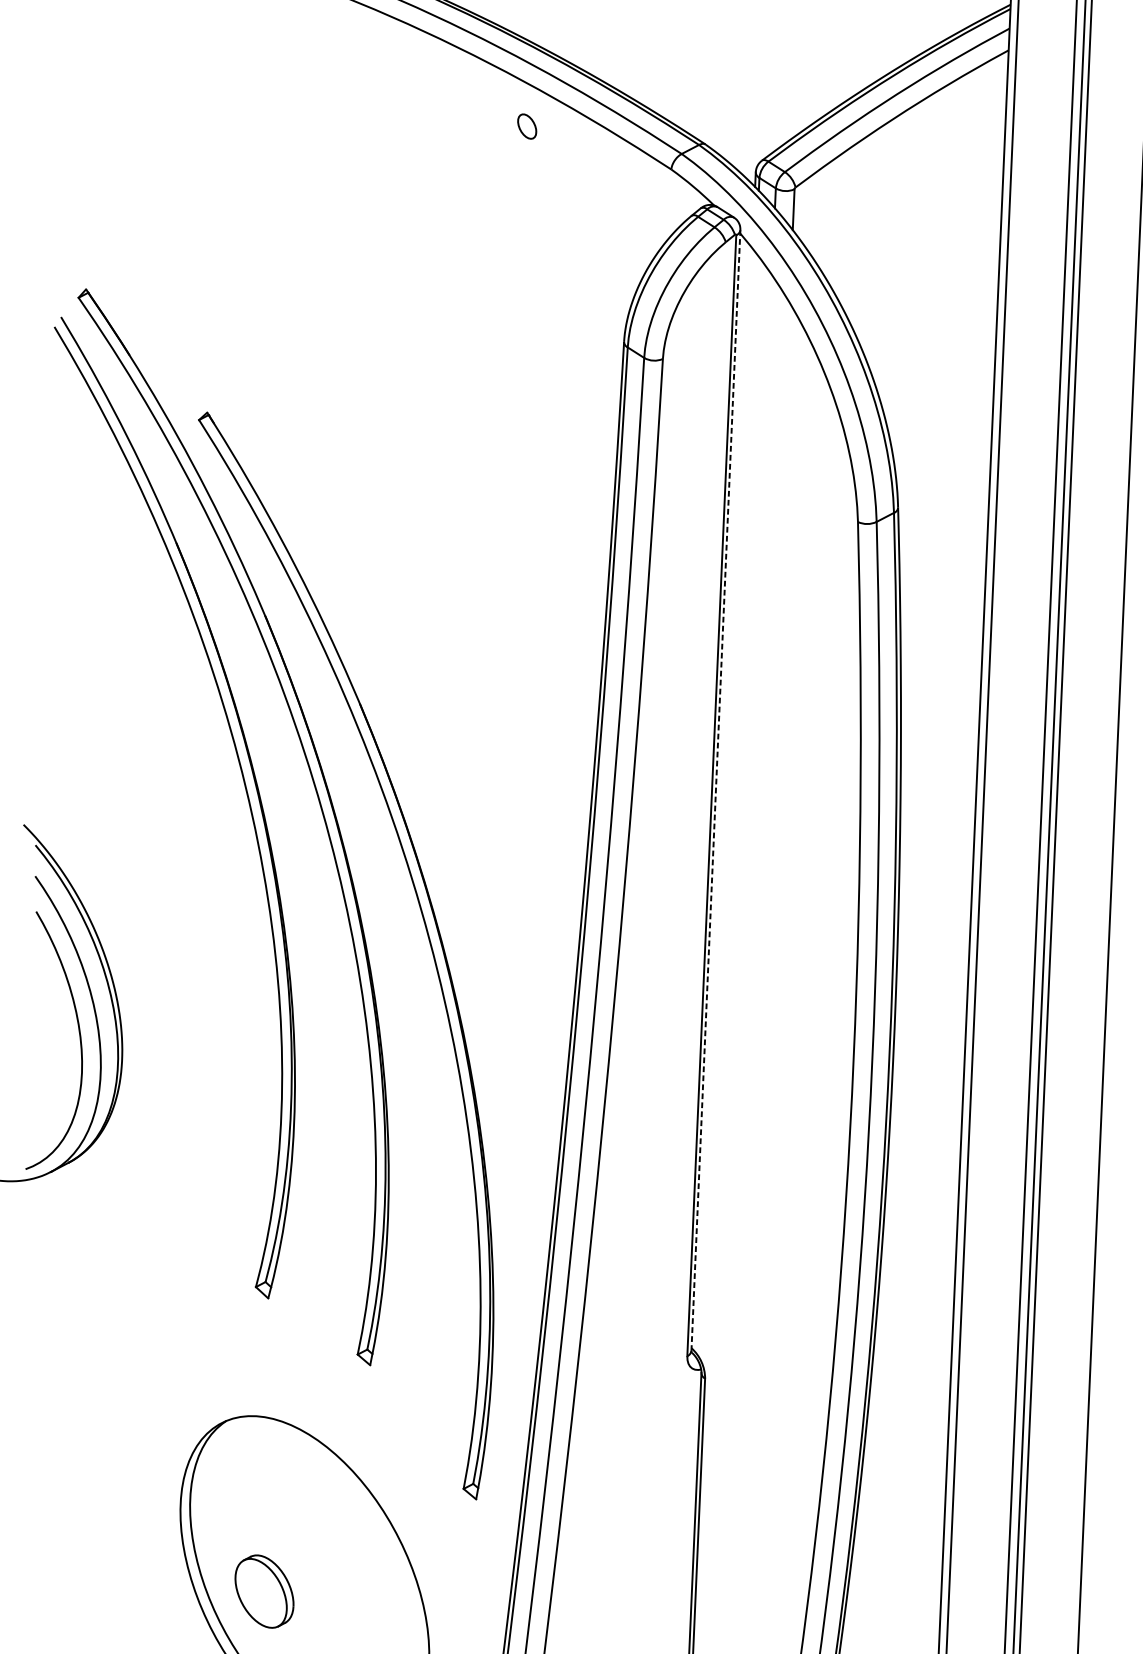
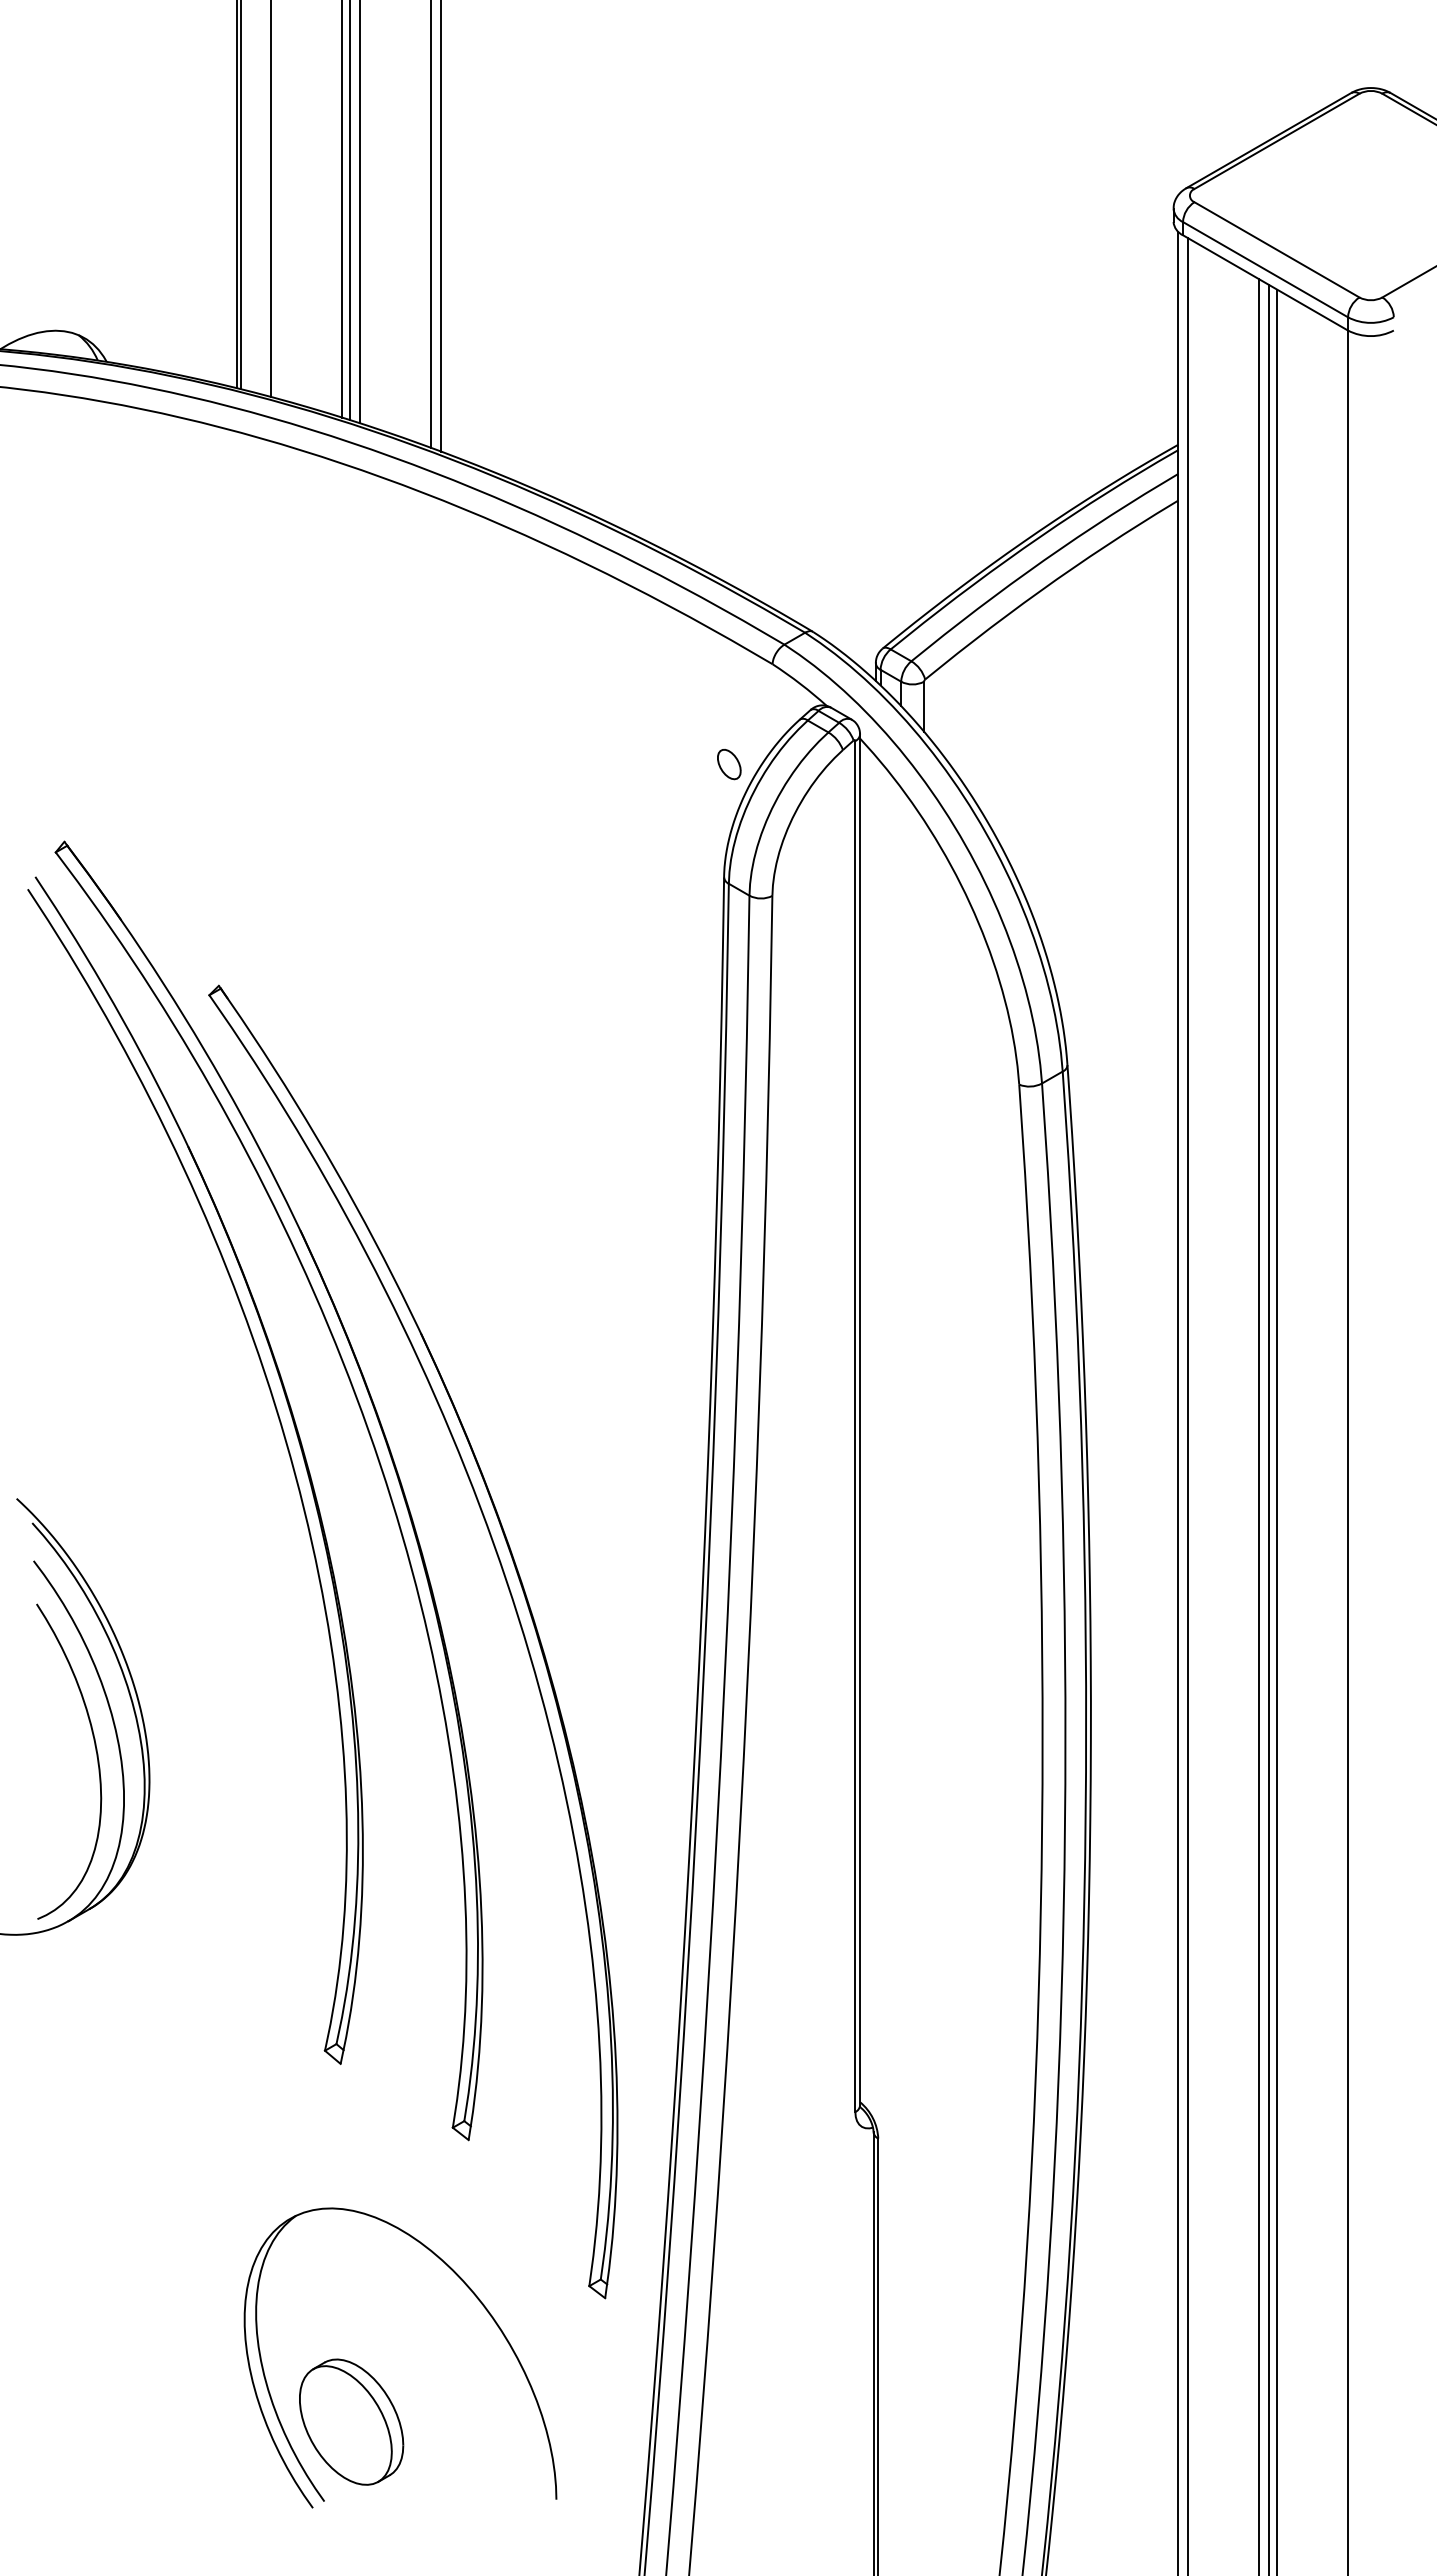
part: (527, 126) -> (729, 764), moved
line: (716, 790) -> (860, 1419), dashed -> solid
part: (264, 1591) -> (351, 2421), size x1.43

